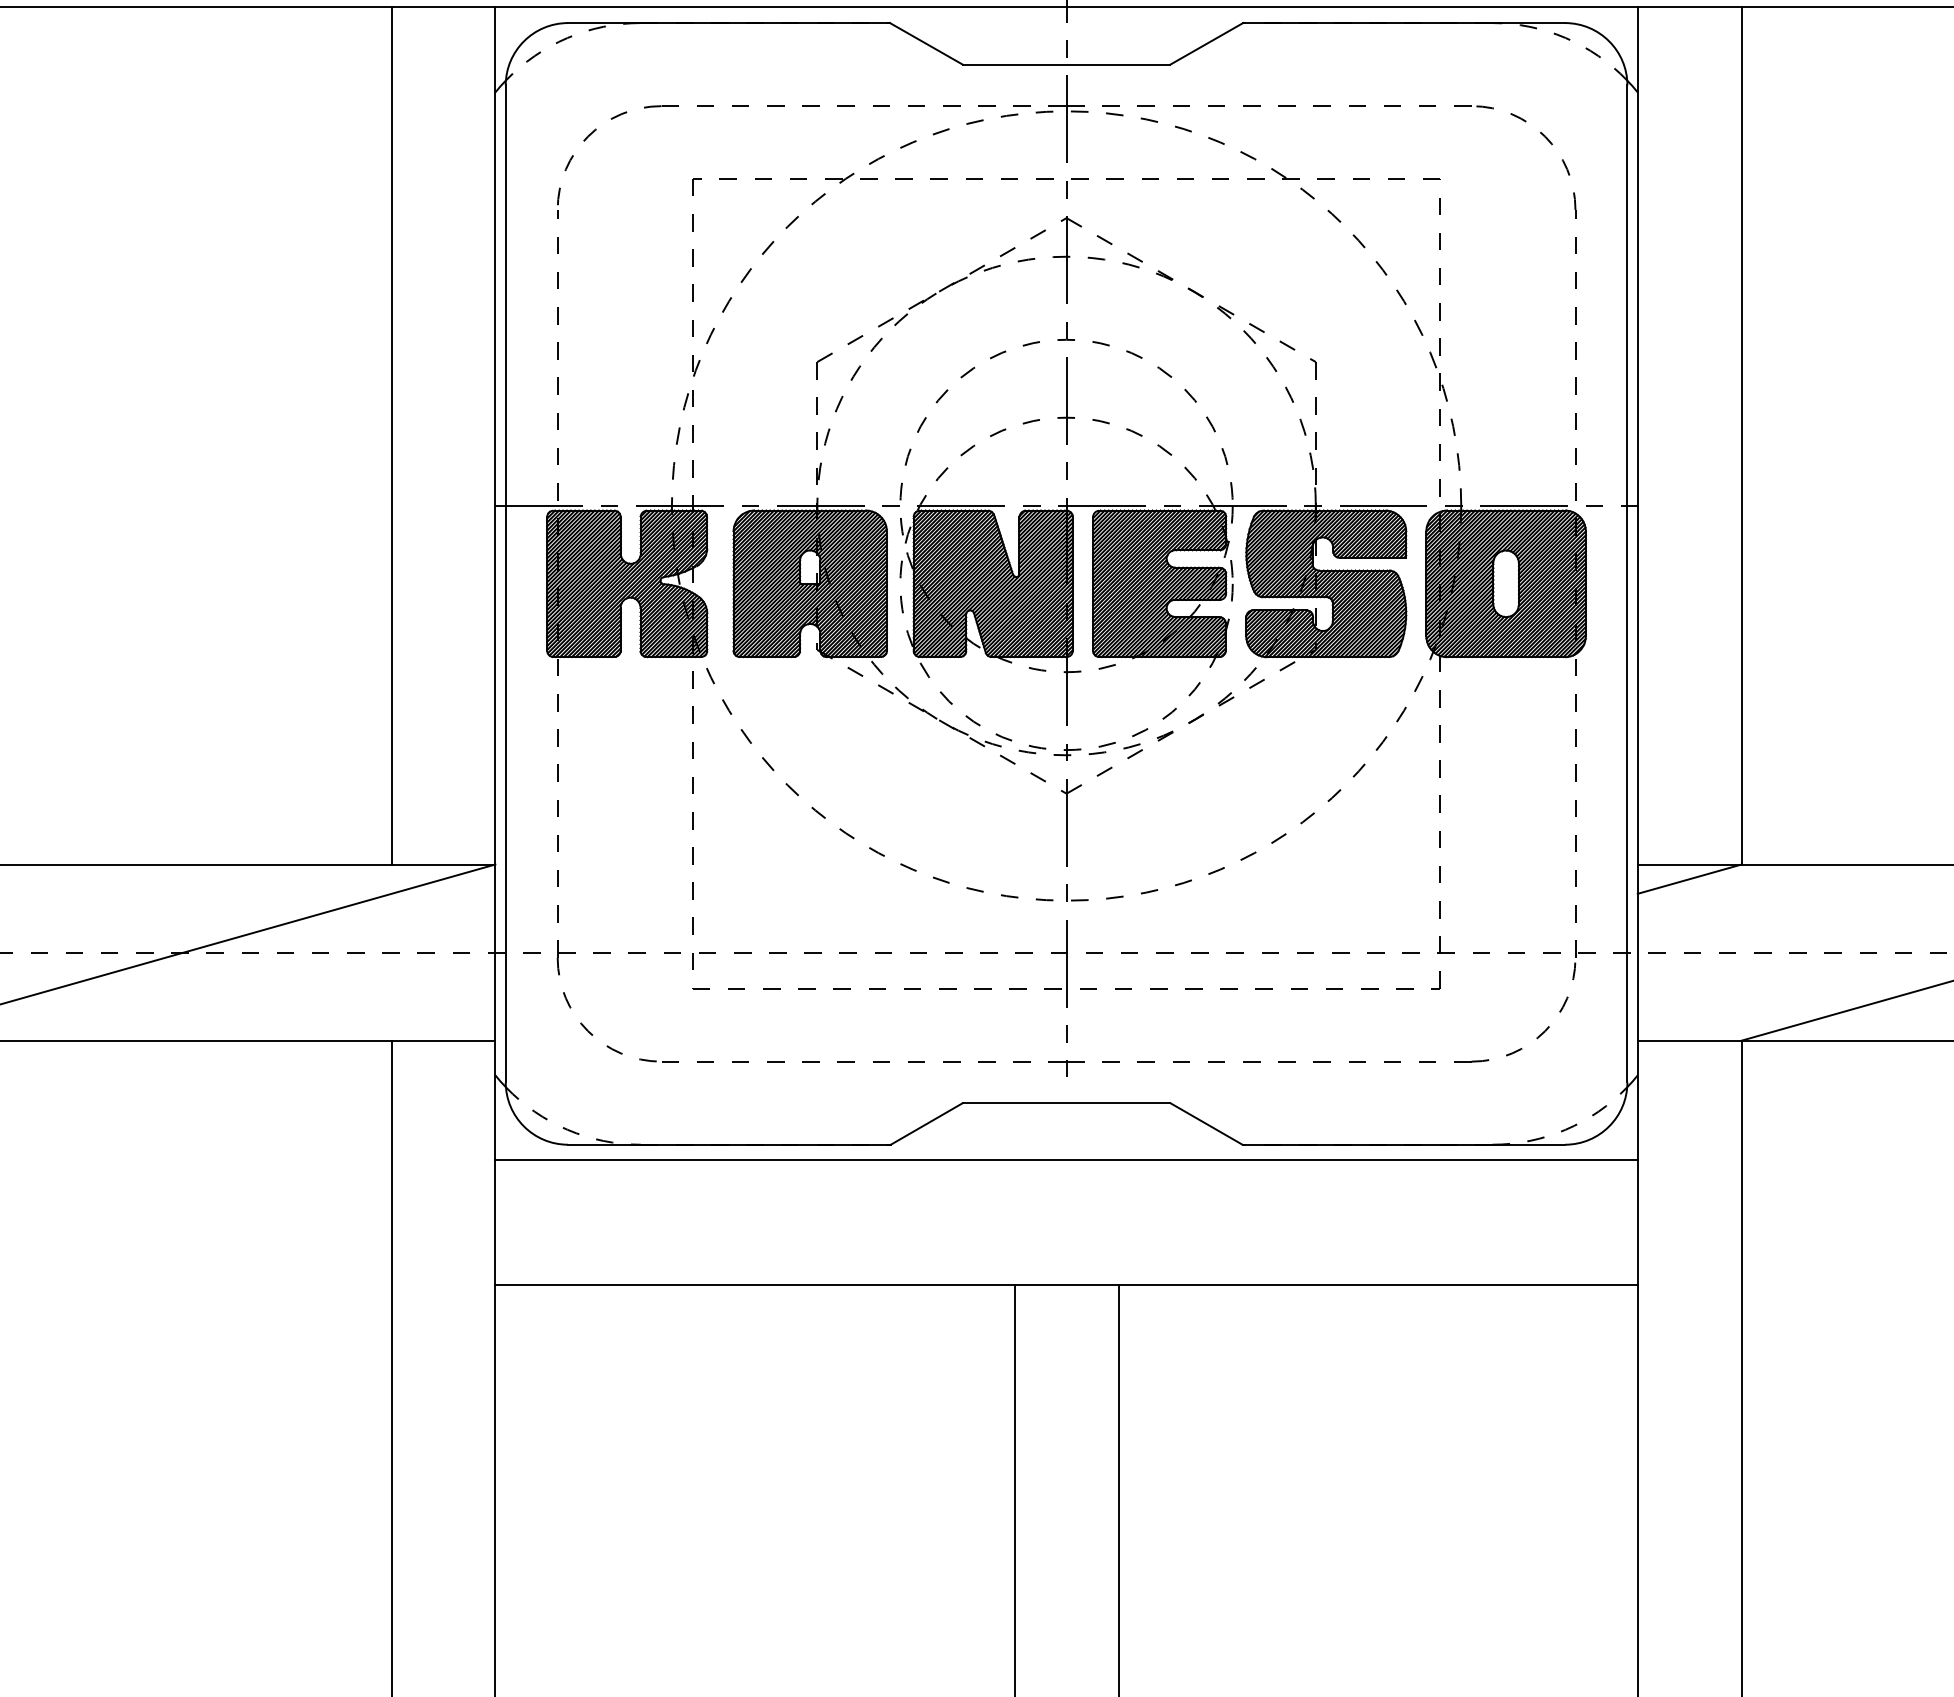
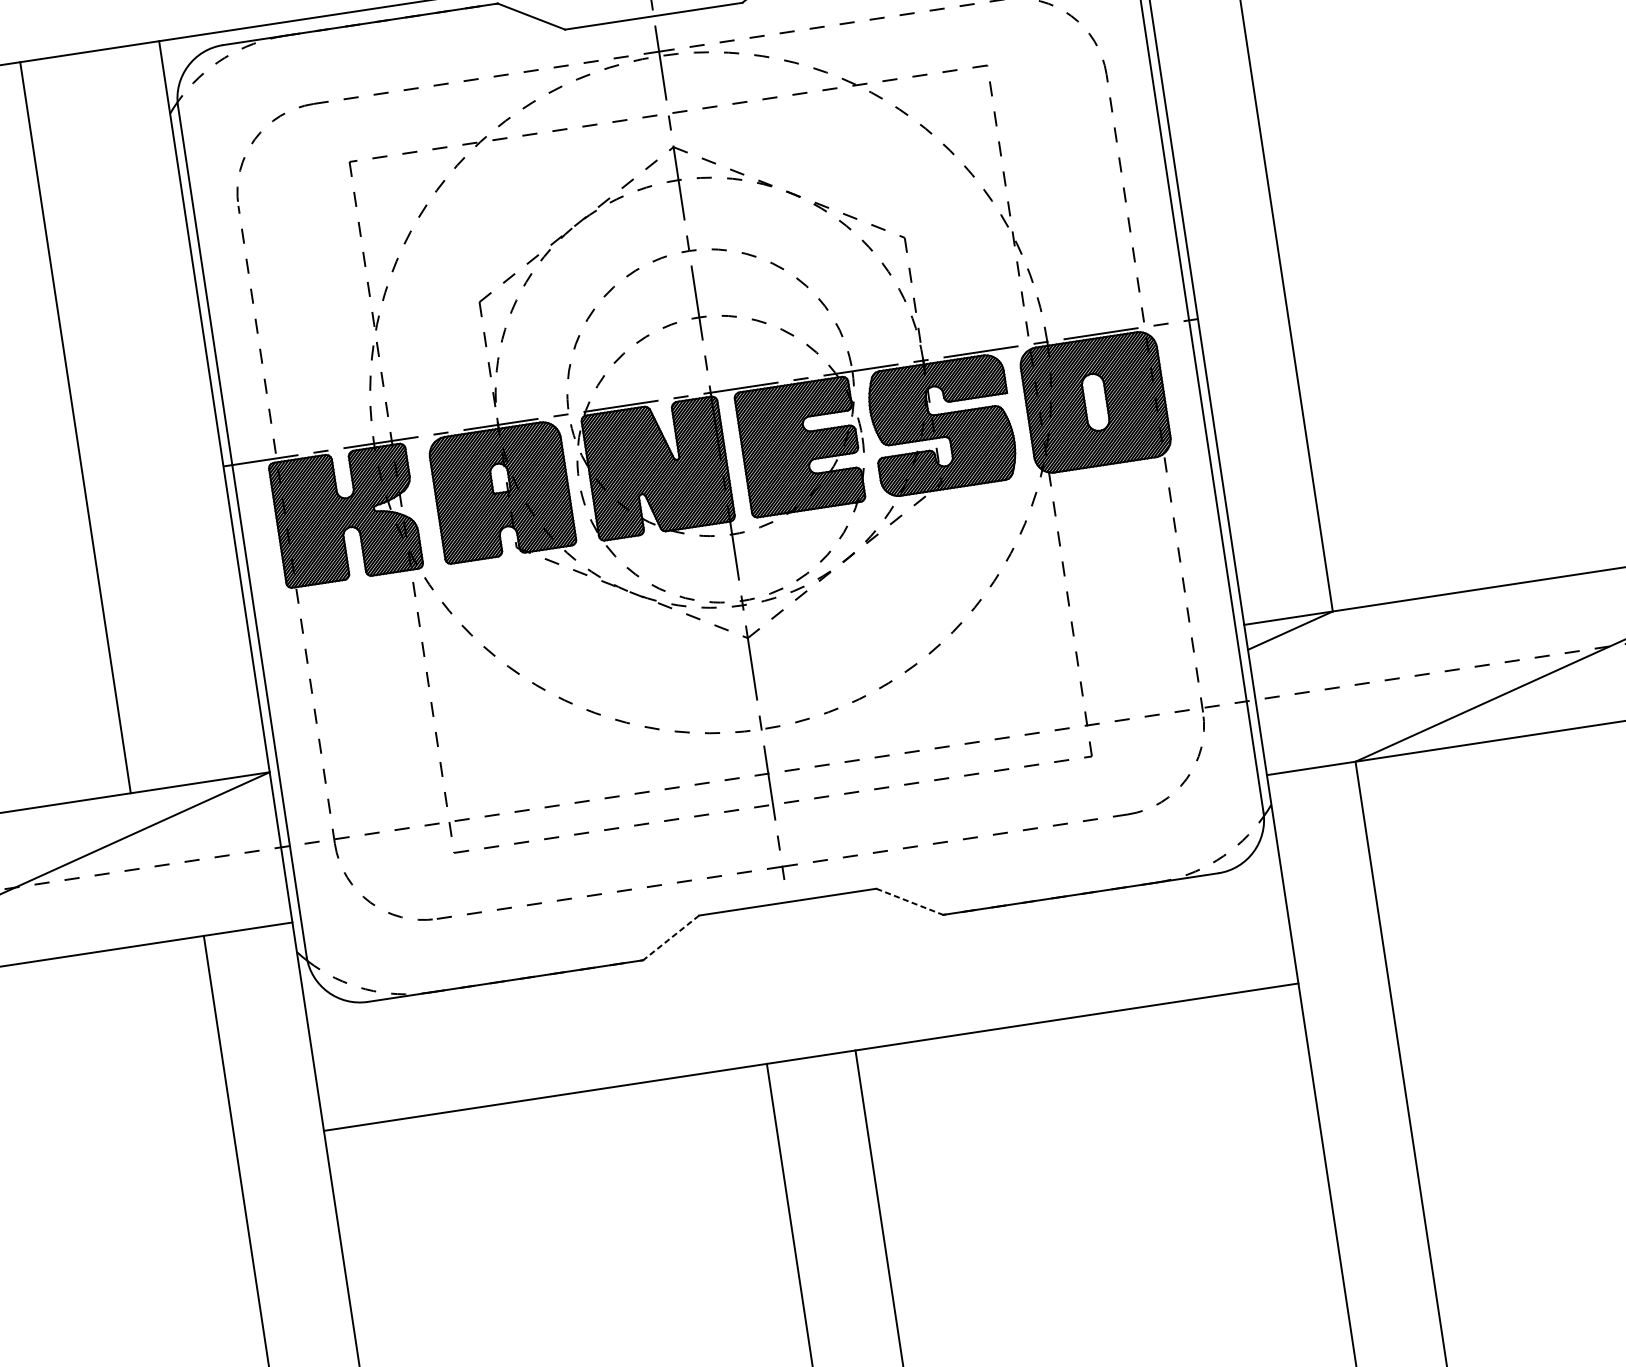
line: (391, 435) -> (75, 427), moved
line: (926, 1123) -> (670, 937), solid -> dashed
line: (1206, 1123) -> (909, 901), solid -> dashed
line: (1066, 1160) -> (795, 951), removed

